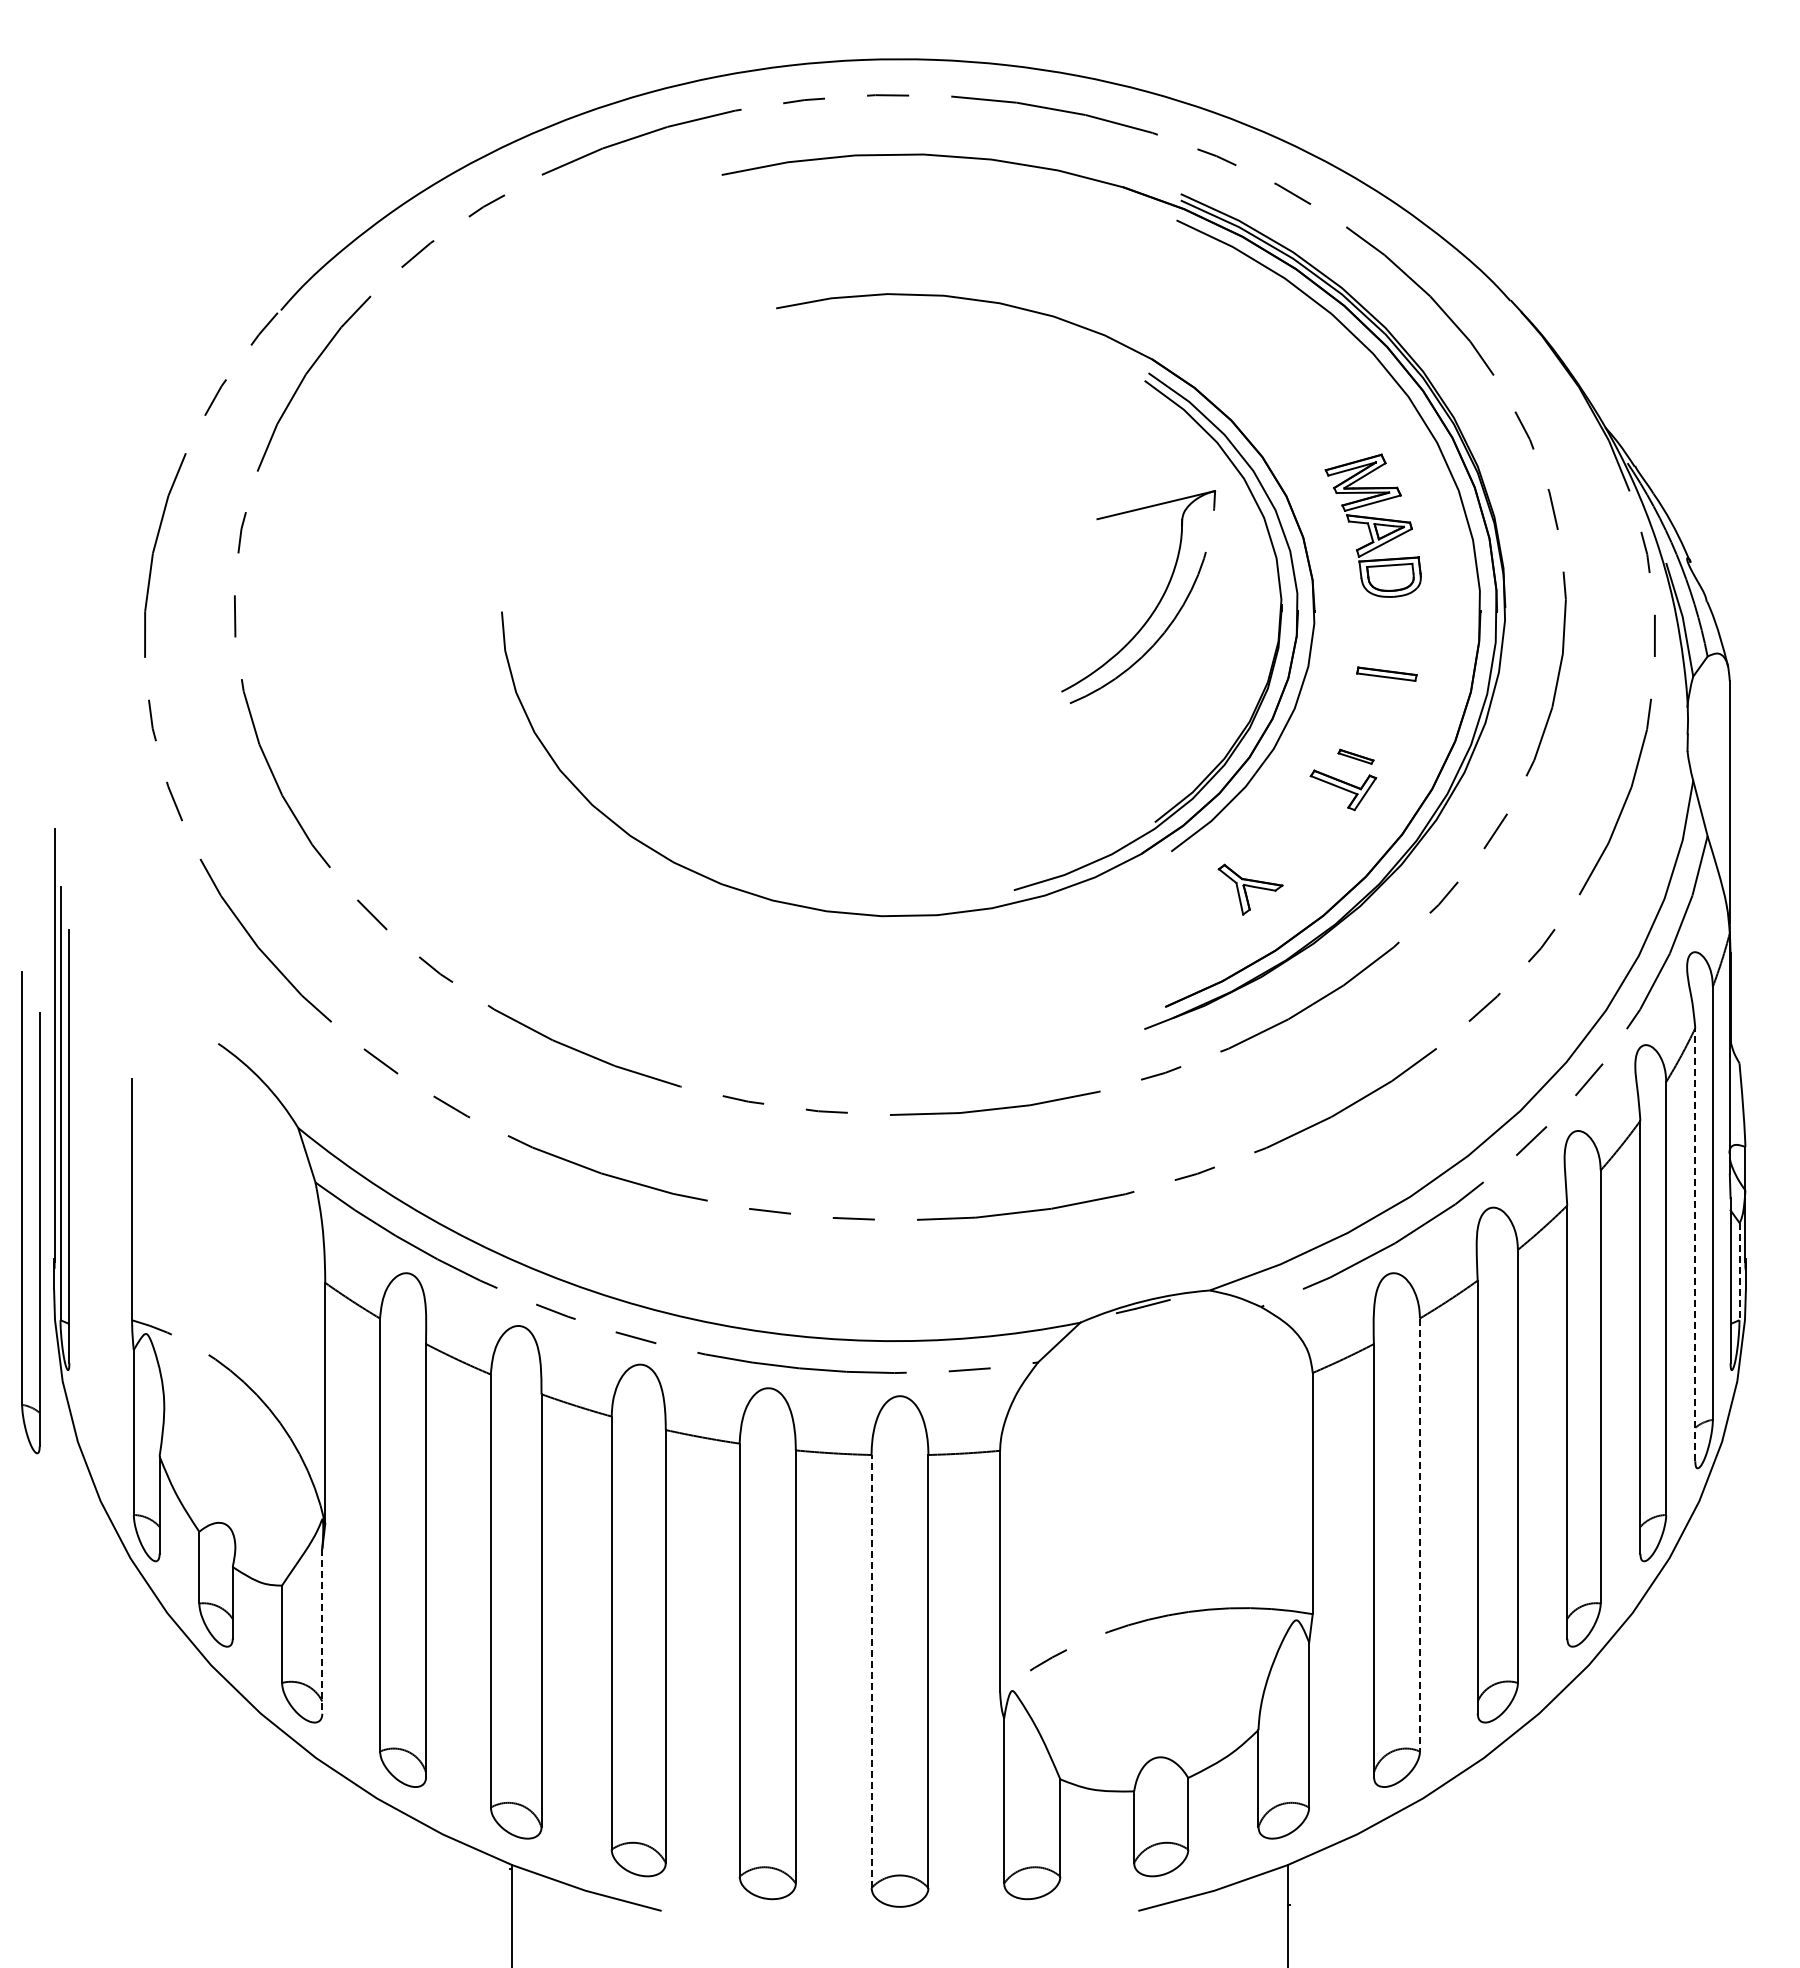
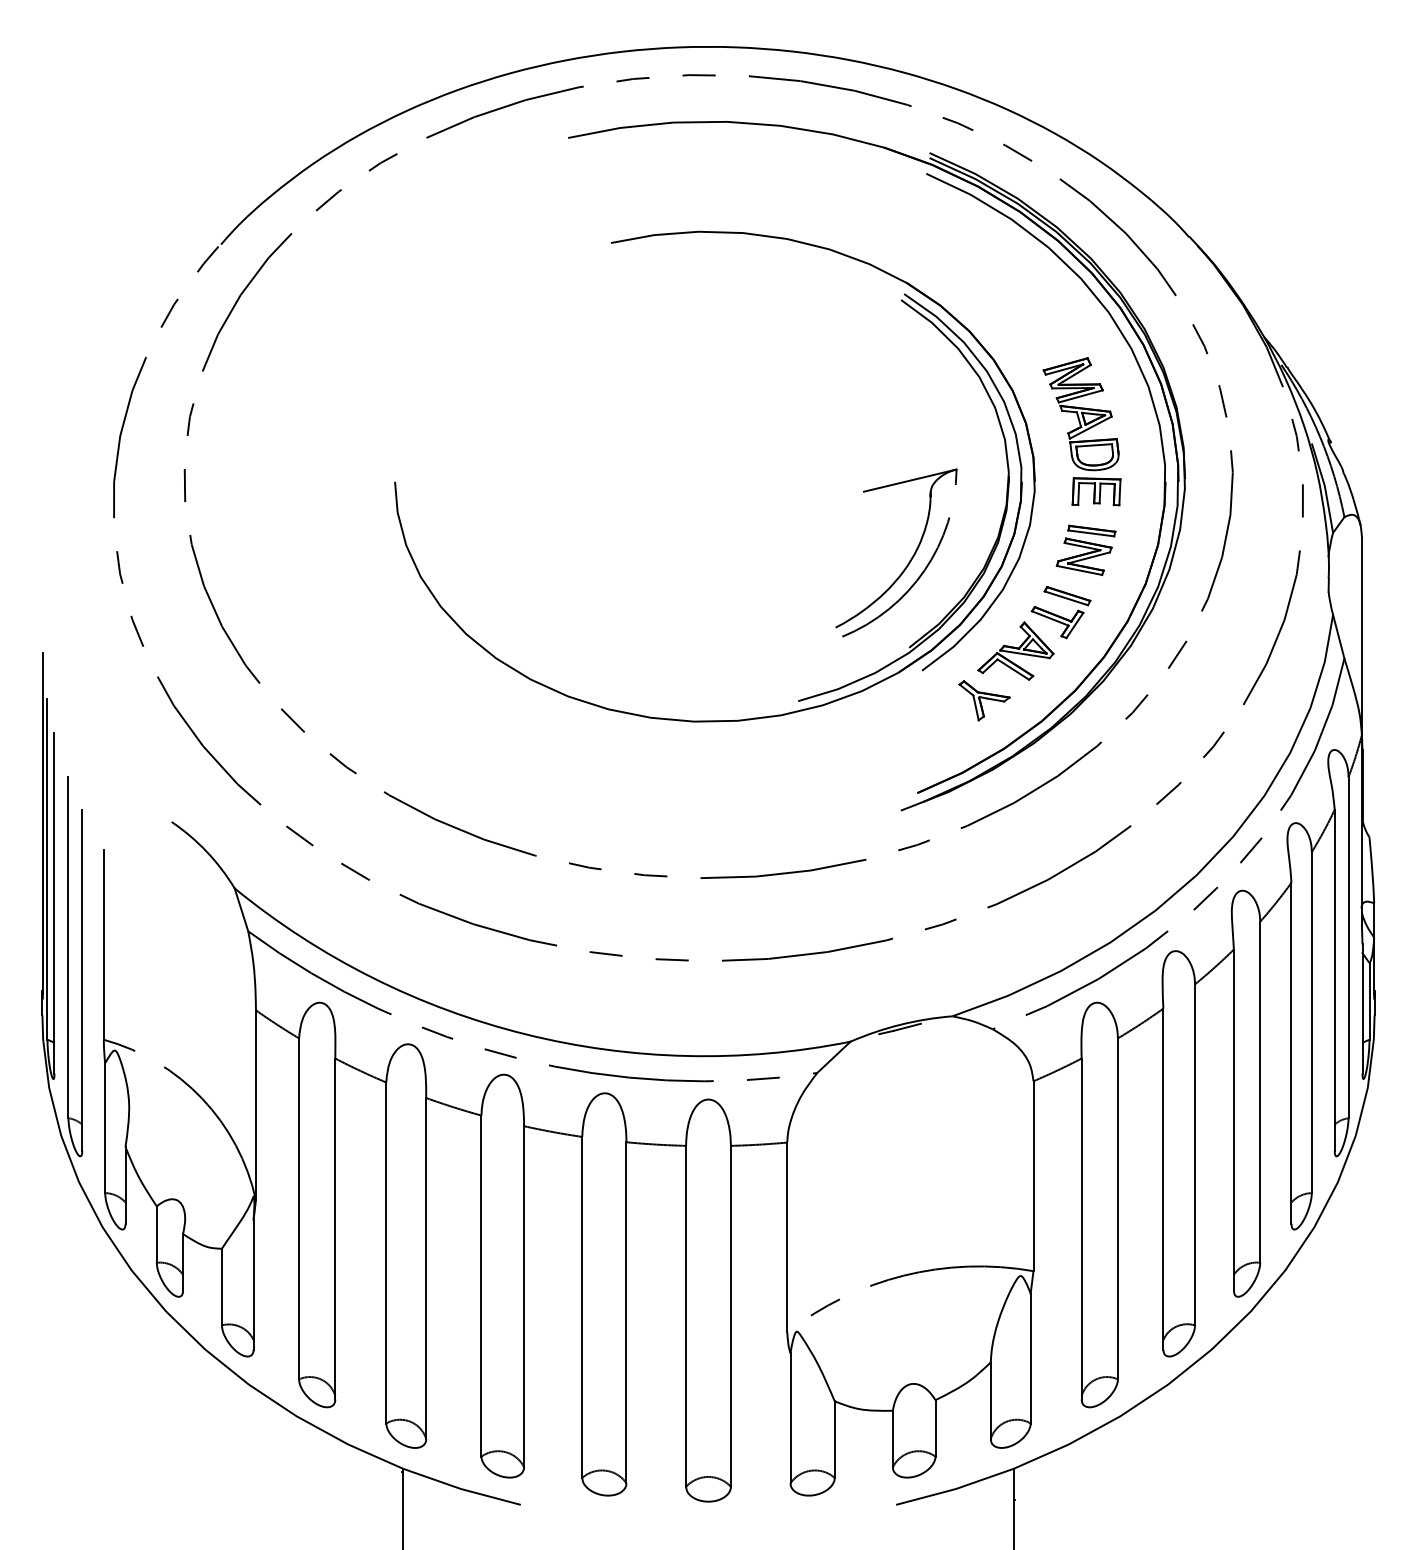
part: (1154, 608) -> (908, 562), moved
part: (1392, 624) -> (1096, 491), added
part: (1376, 706) -> (1083, 556), added
part: (1355, 756) -> (1067, 595), size x1.67
part: (1290, 826) -> (1015, 650), added
part: (22, 1212) -> (68, 966), moved
line: (1695, 1244) -> (1334, 980), dashed -> solid
line: (1739, 1271) -> (1369, 1001), dashed -> solid
line: (1419, 1535) -> (1117, 1209), dashed -> solid
line: (322, 1631) -> (253, 1284), dashed -> solid
line: (871, 1671) -> (686, 1316), dashed -> solid

